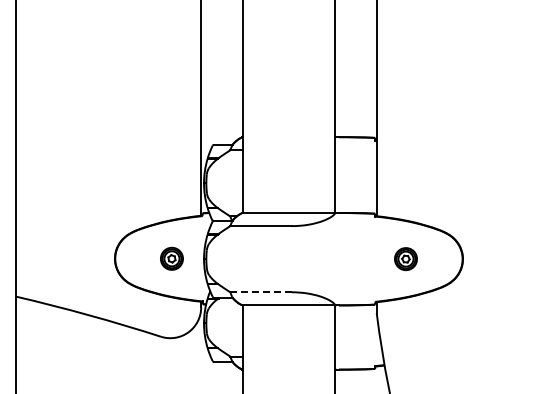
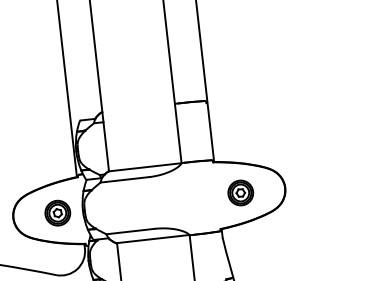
part: (171, 258) -> (57, 213), size x1.43
part: (405, 258) -> (240, 192), size x1.43
line: (261, 292) -> (130, 231), dashed -> solid

